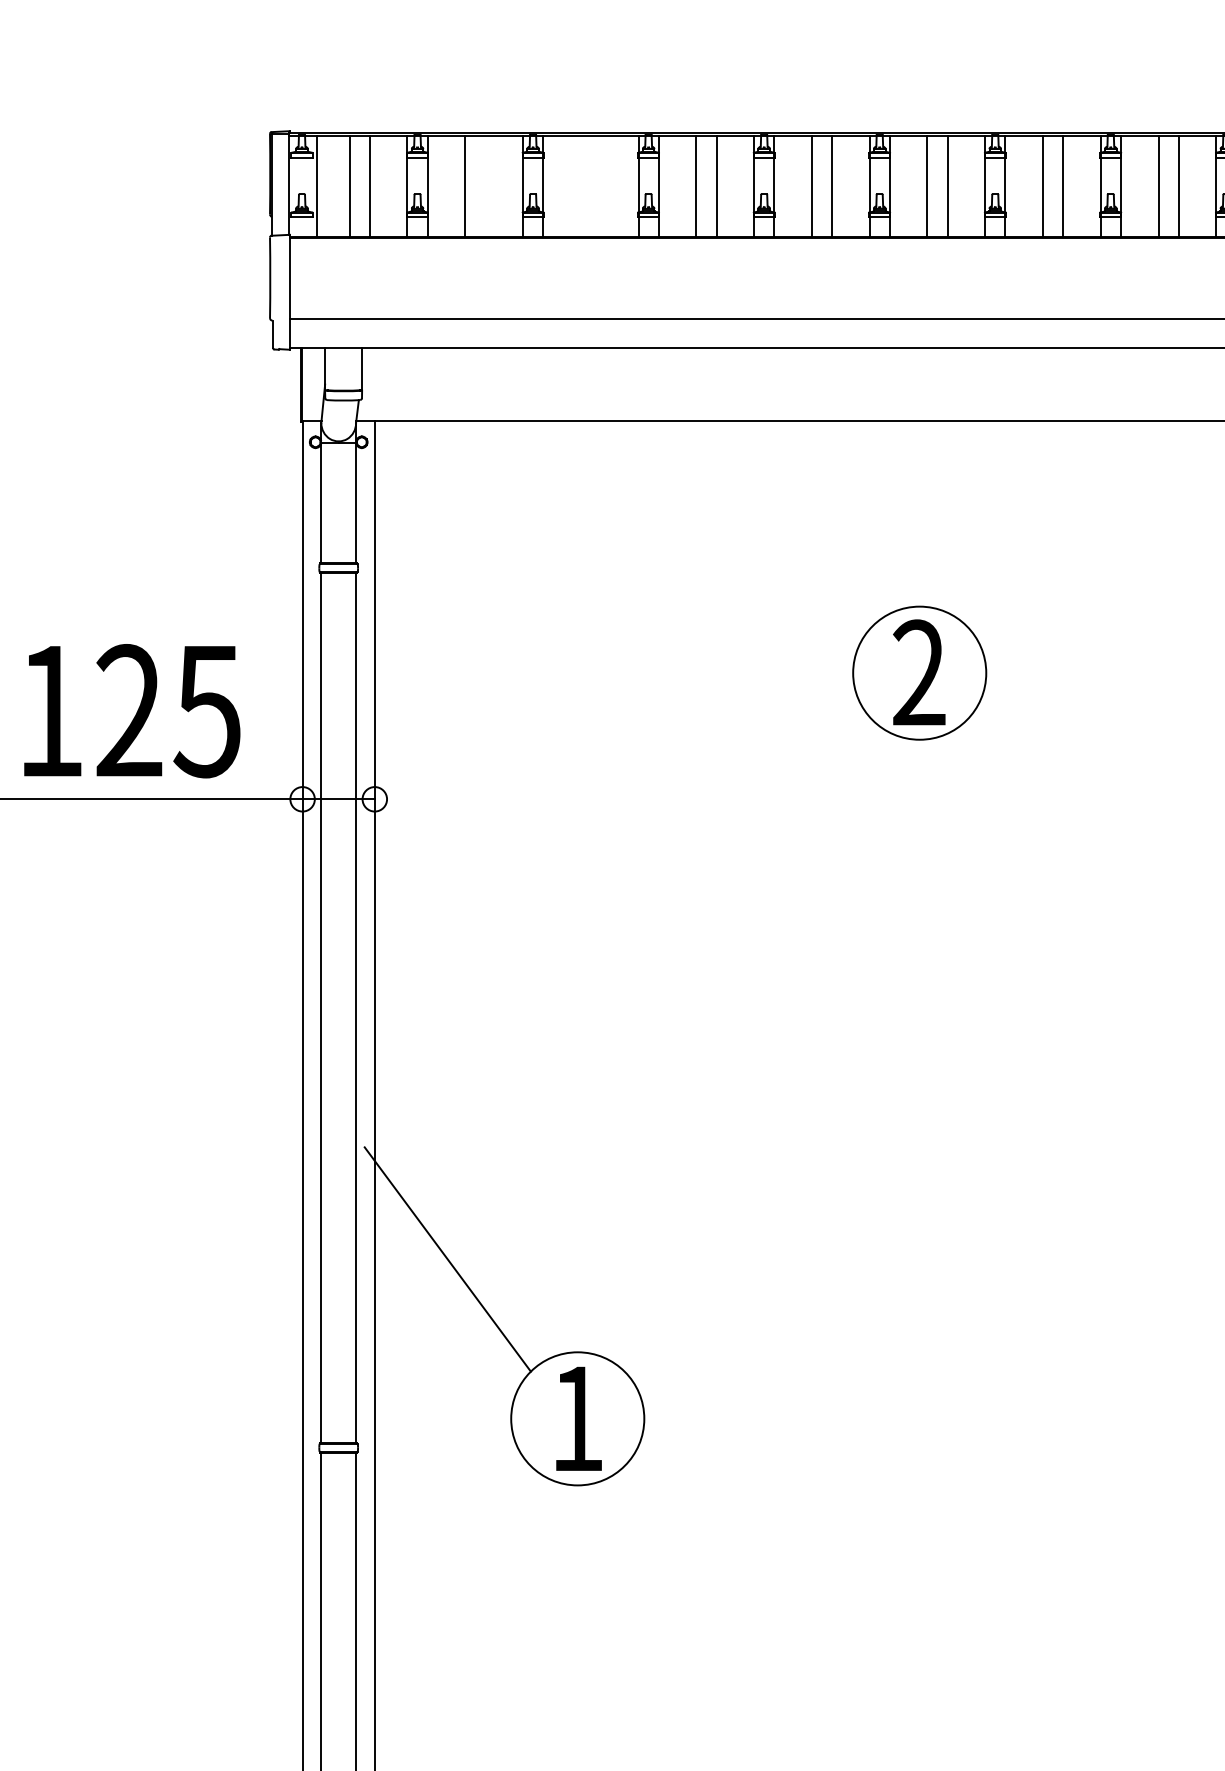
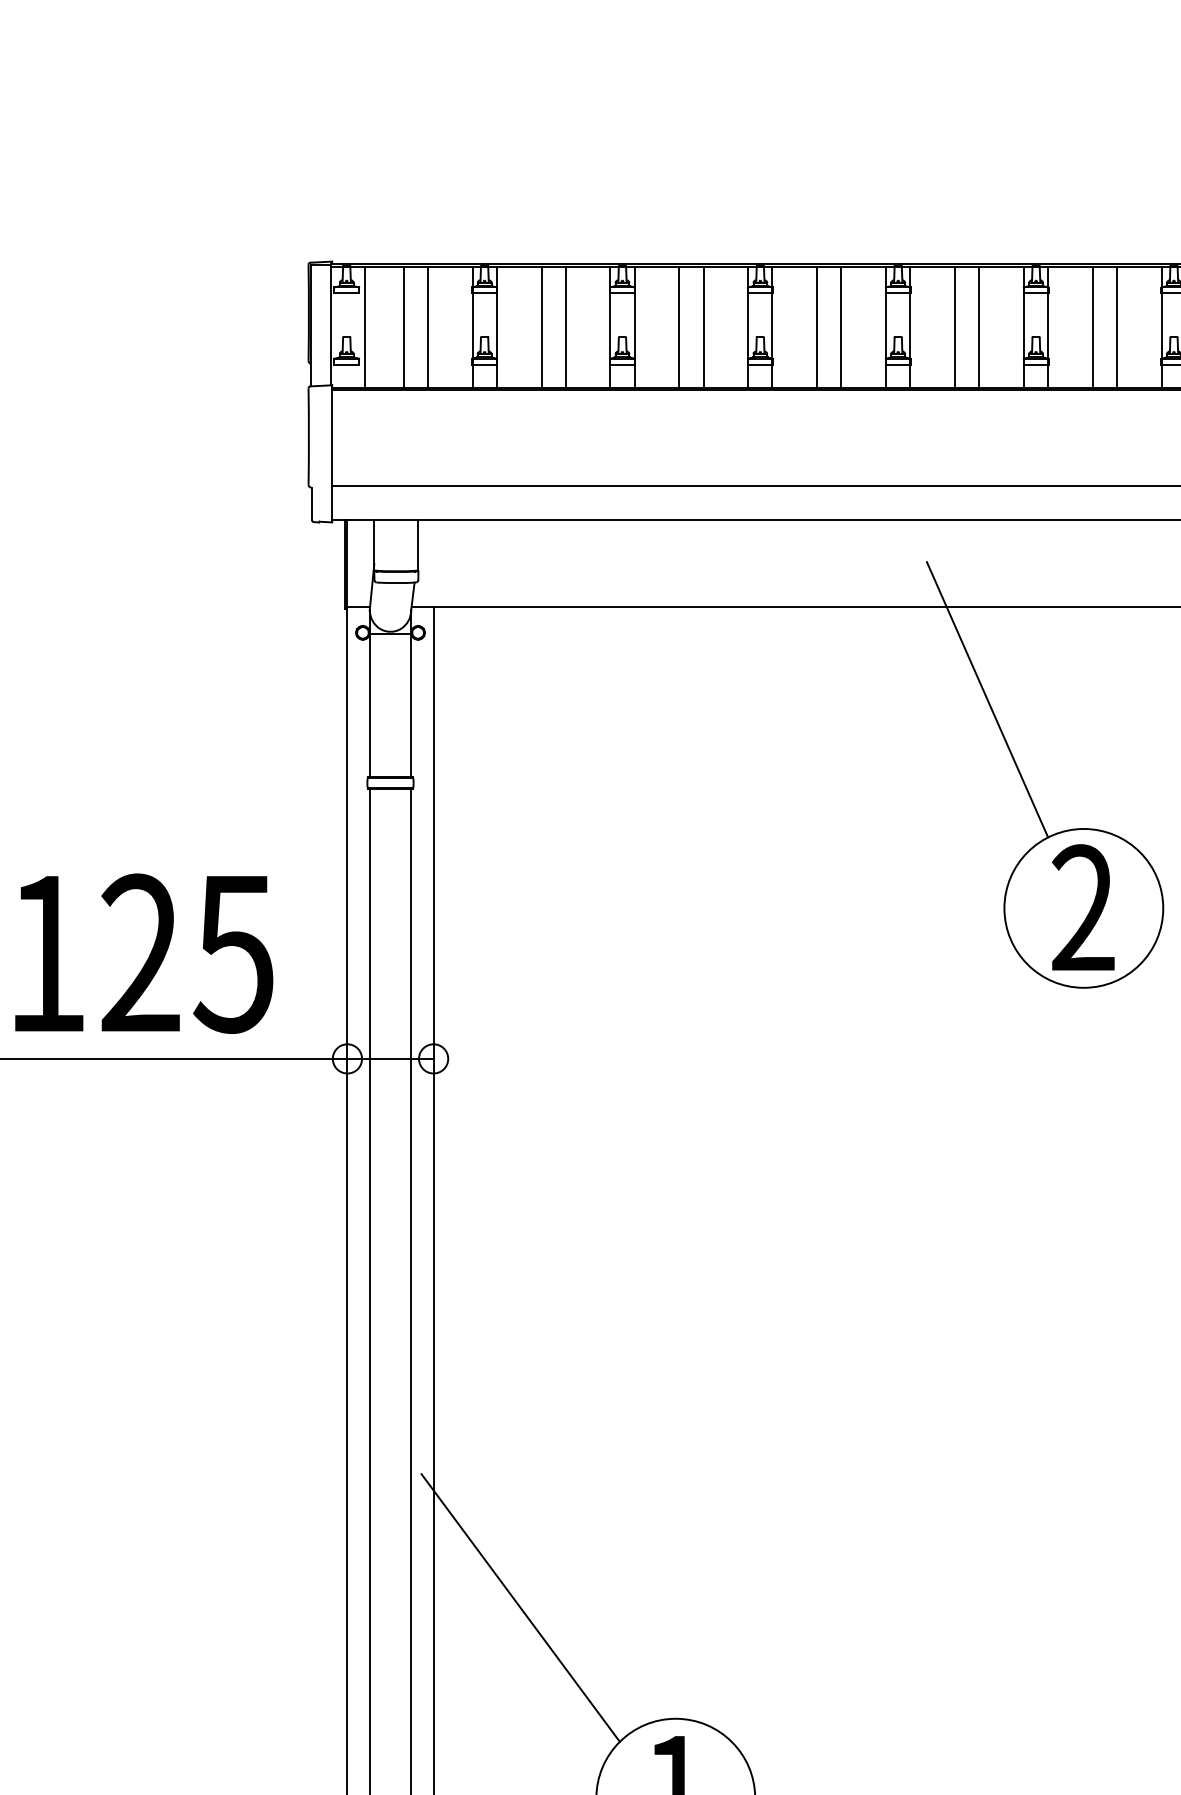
line: (485, 186) -> (565, 327), added
line: (580, 186) -> (679, 327), added
line: (601, 186) -> (704, 327), added
line: (838, 498) -> (986, 699), added

